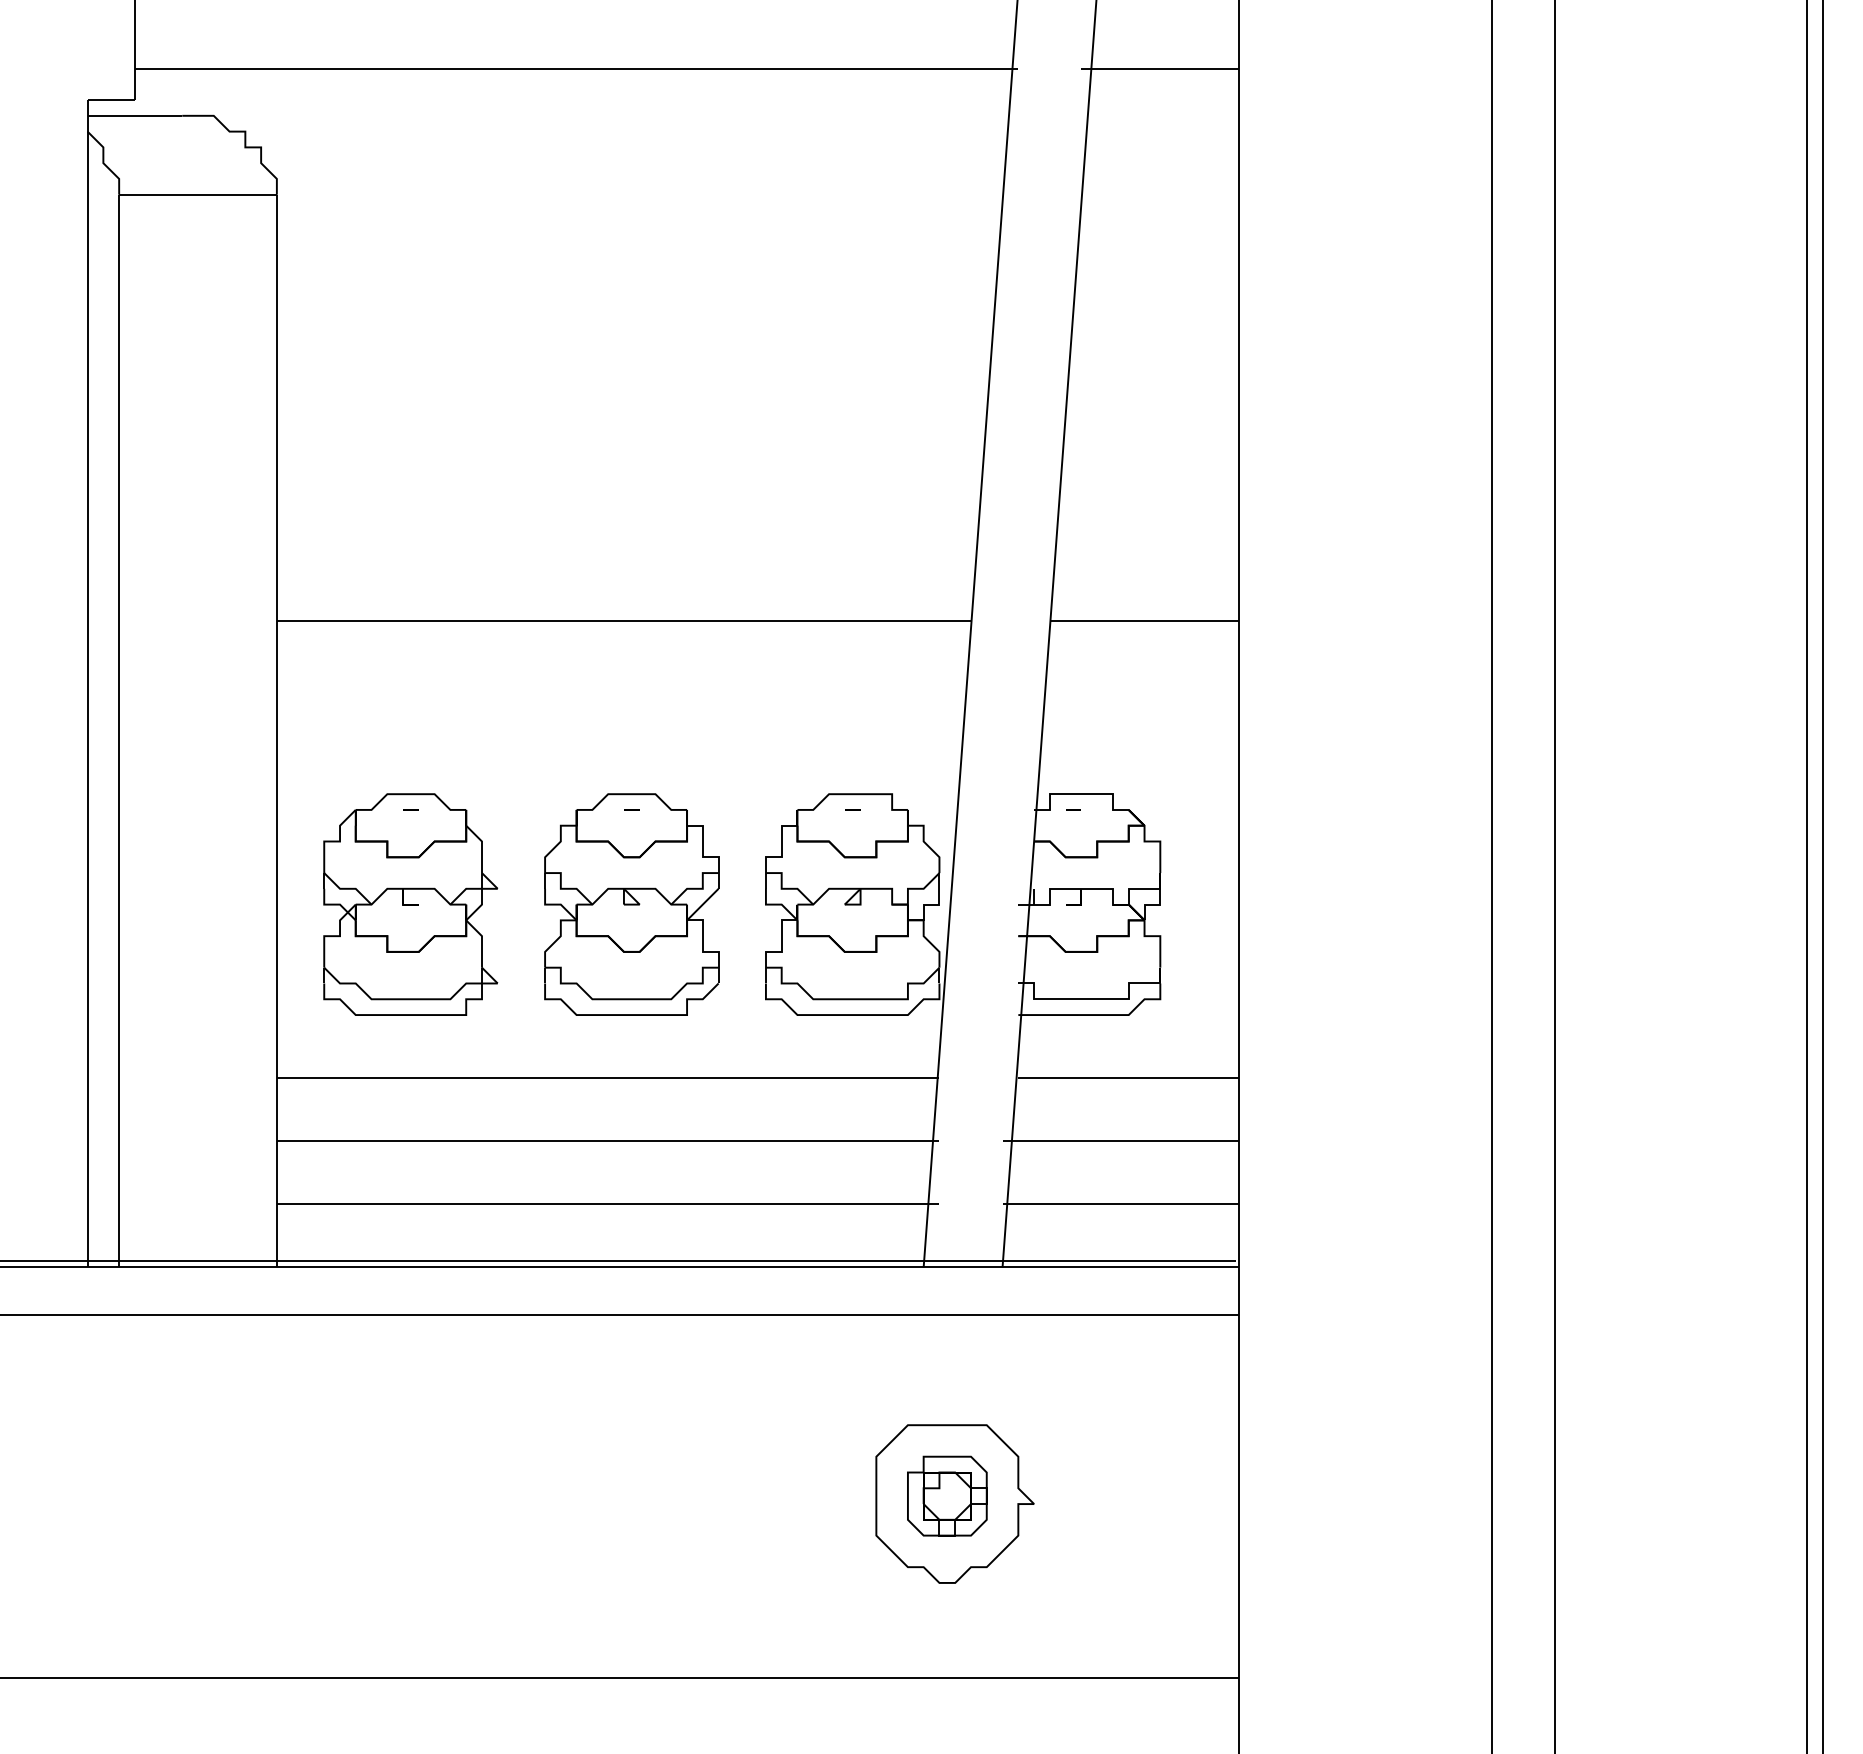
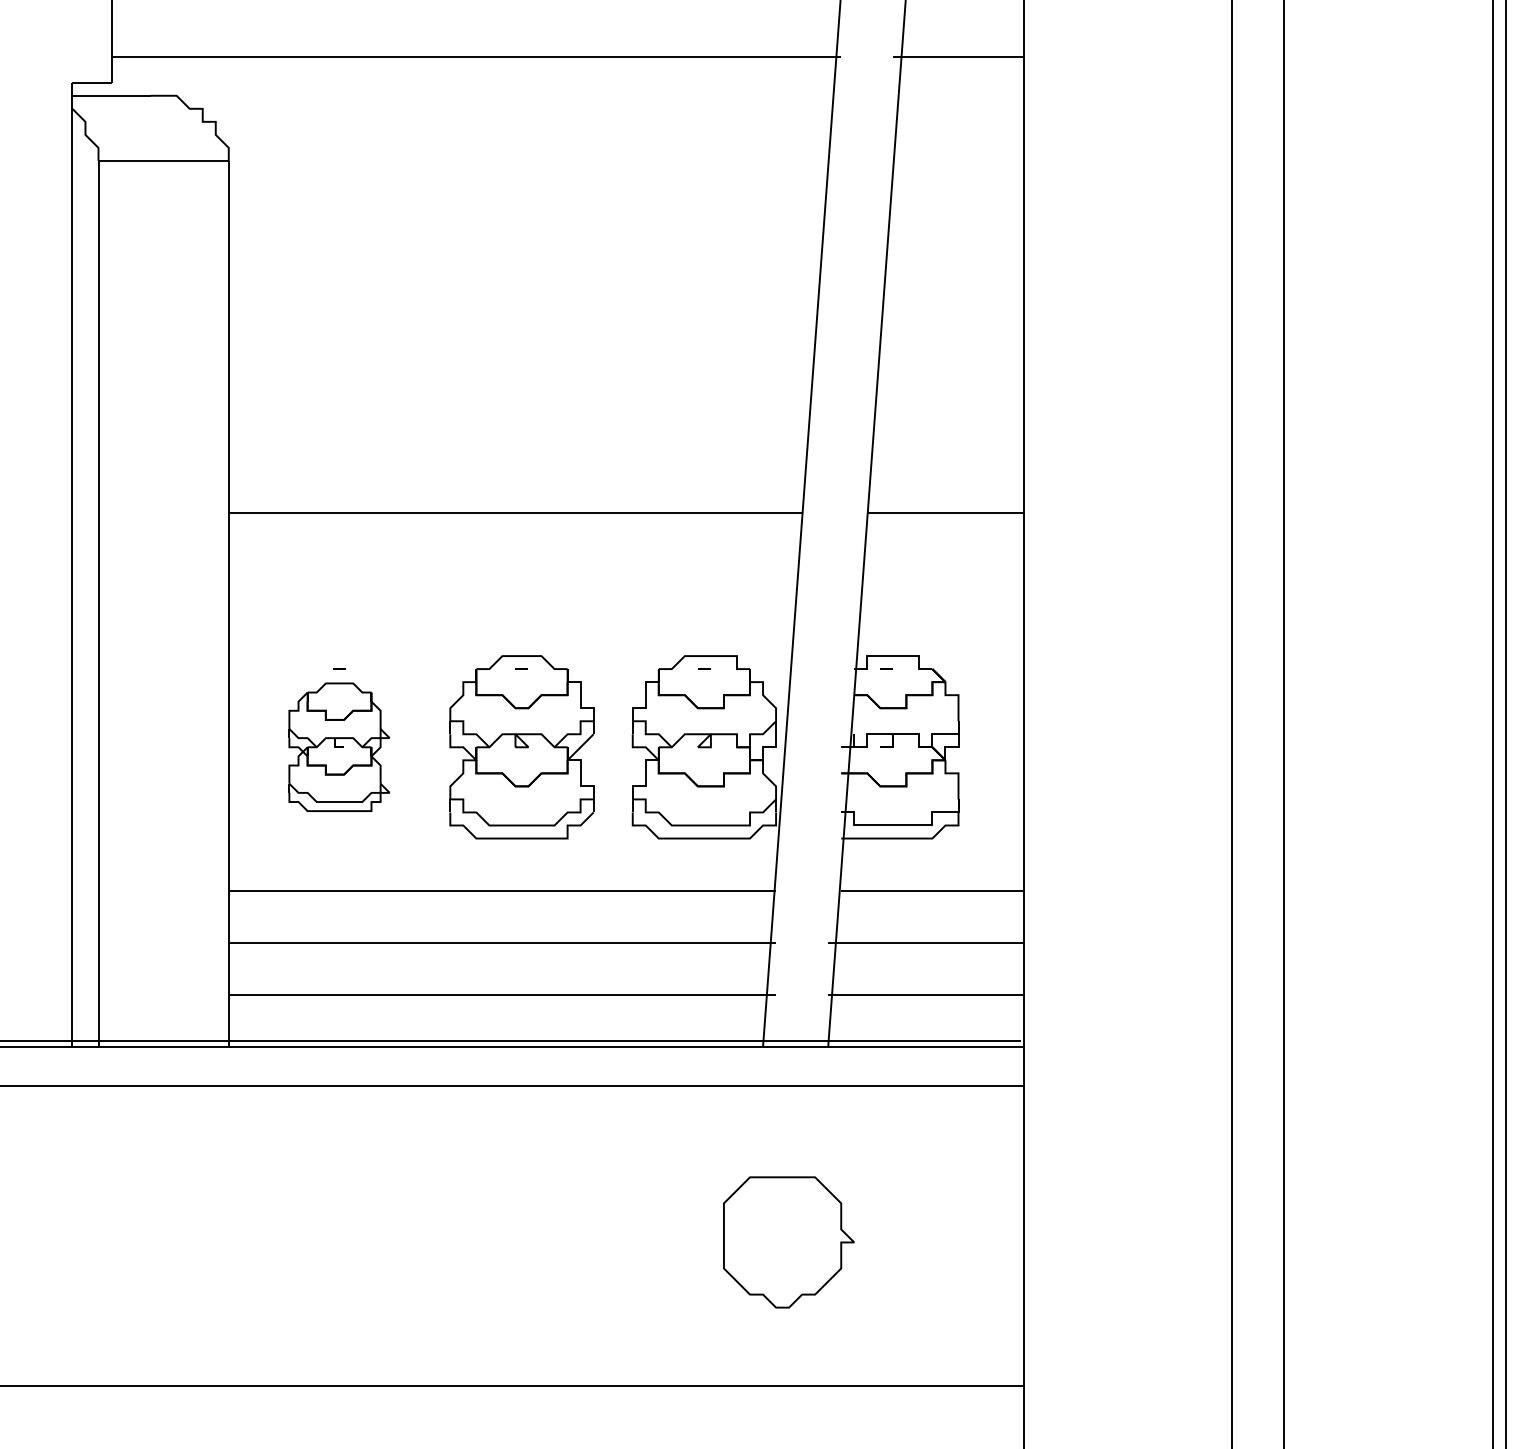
part: (410, 904) -> (339, 747), size x0.7
part: (947, 1495) -> (782, 1235), removed

